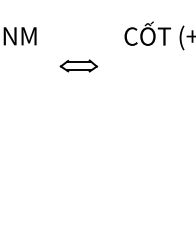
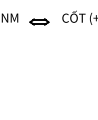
part: (79, 65) -> (39, 21), moved

